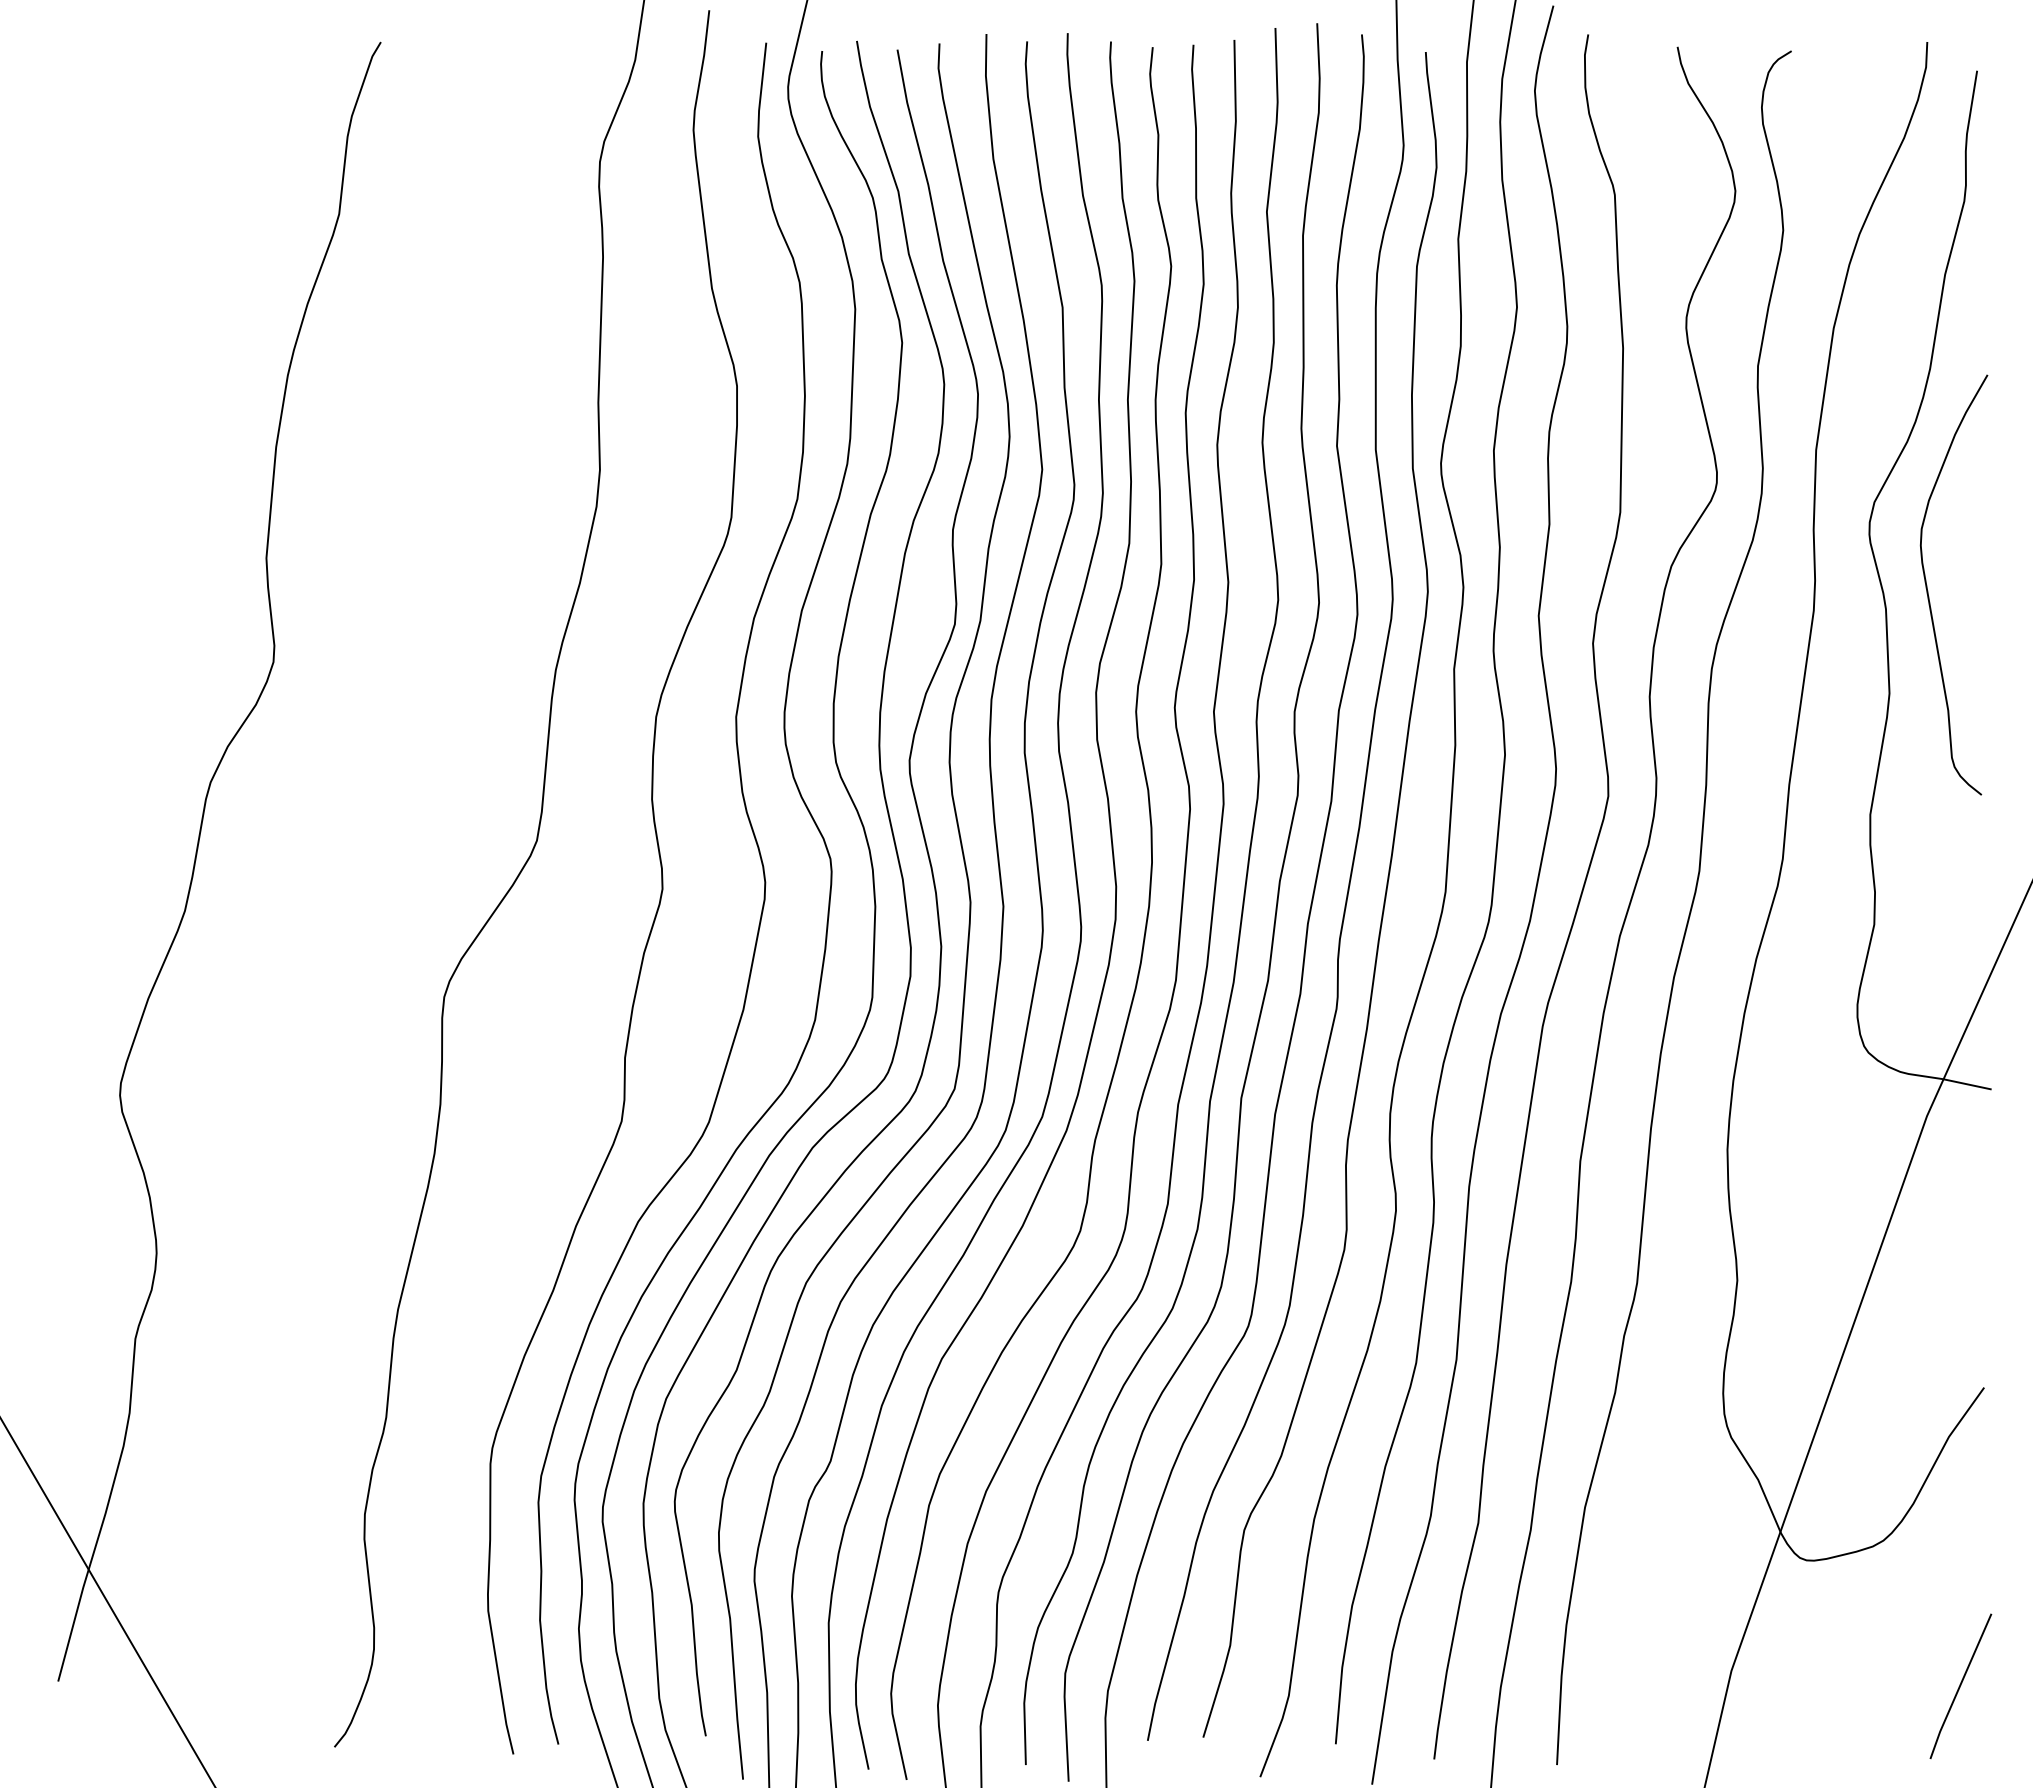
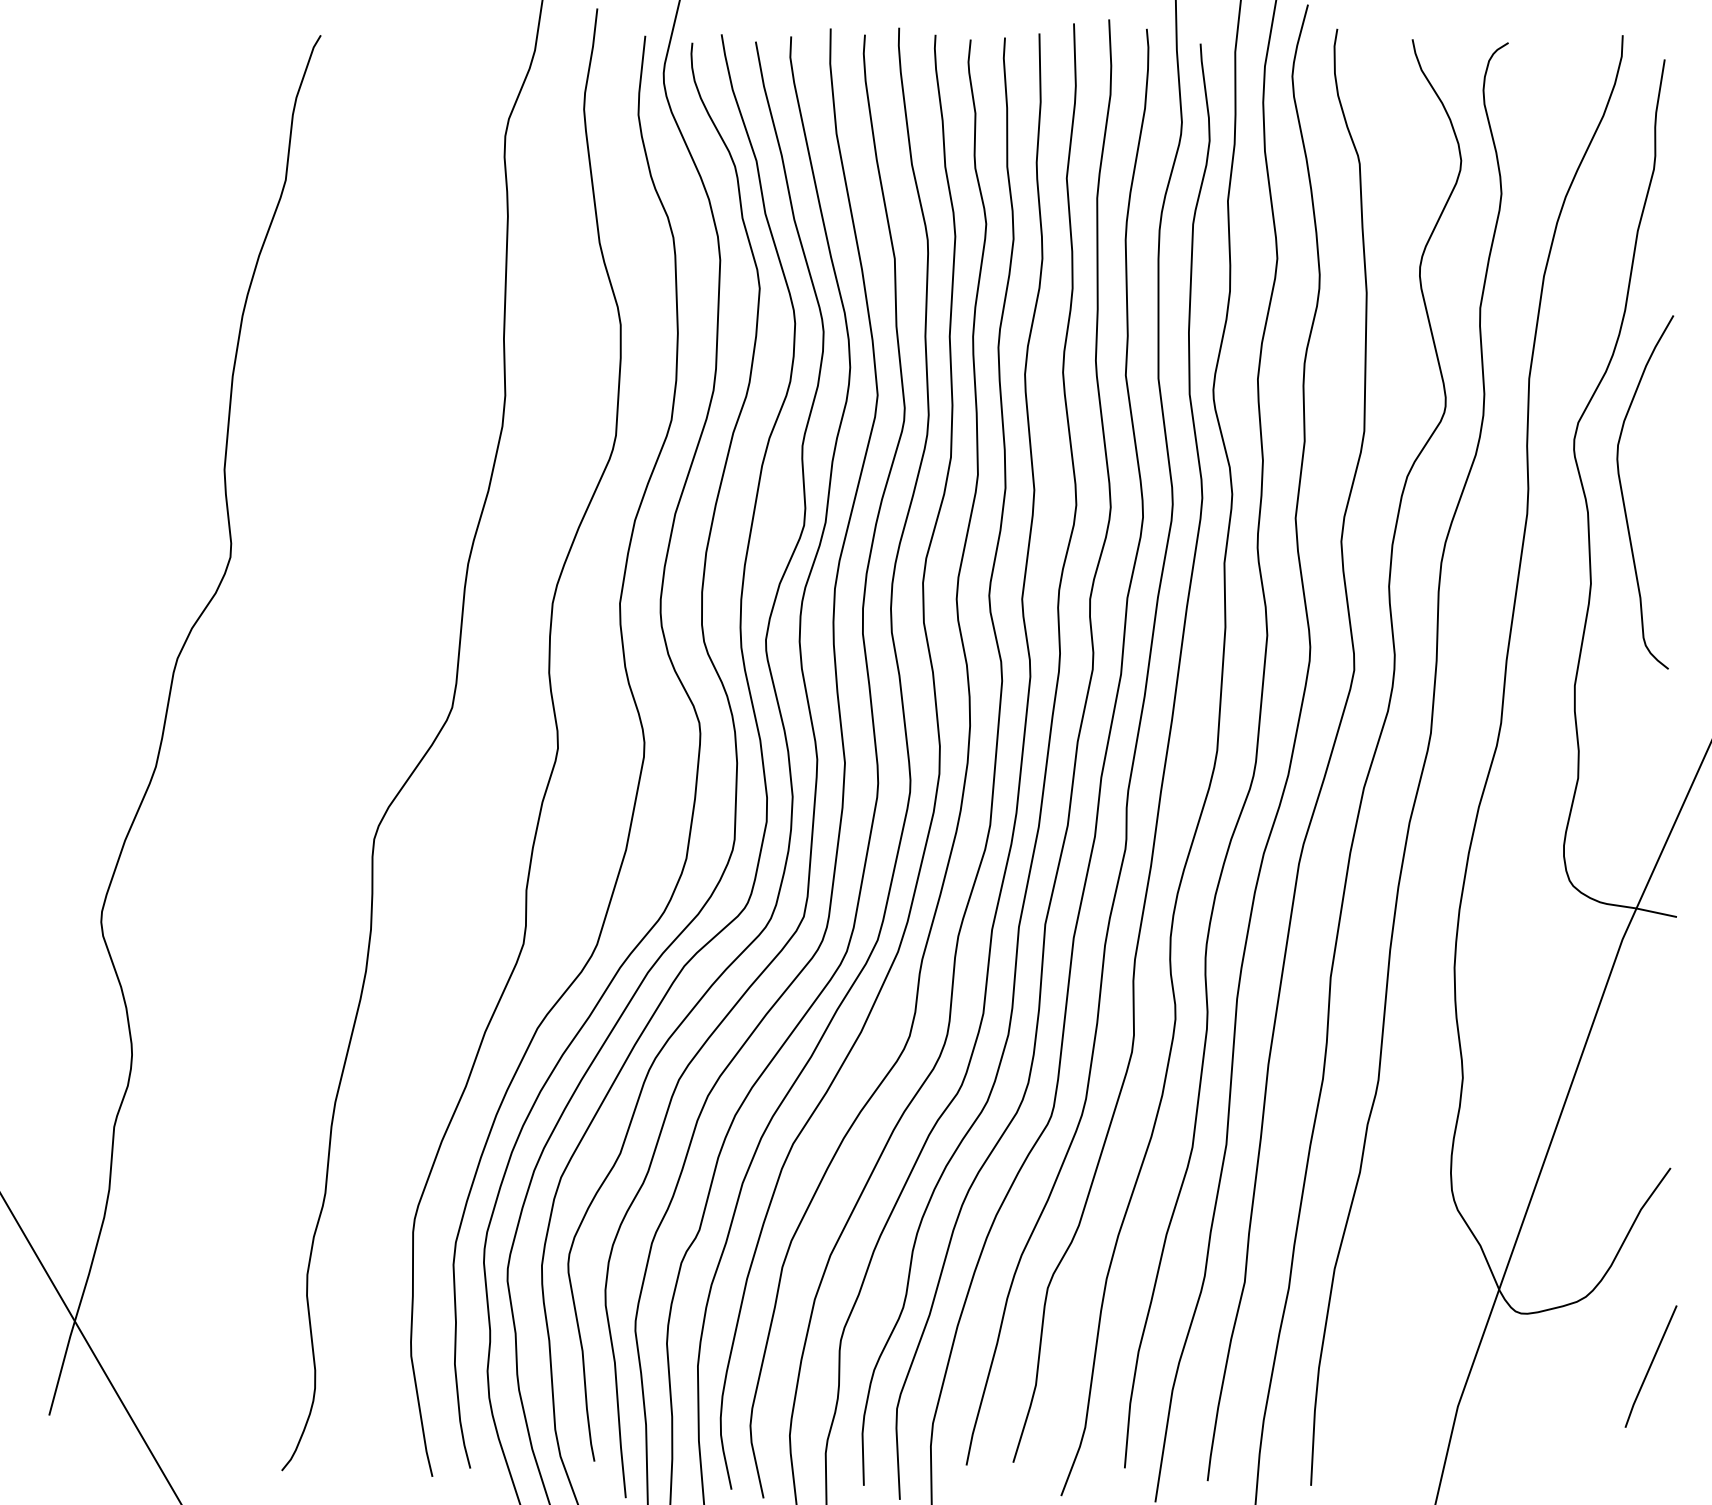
line: (1960, 1686) -> (1650, 1366), moved

